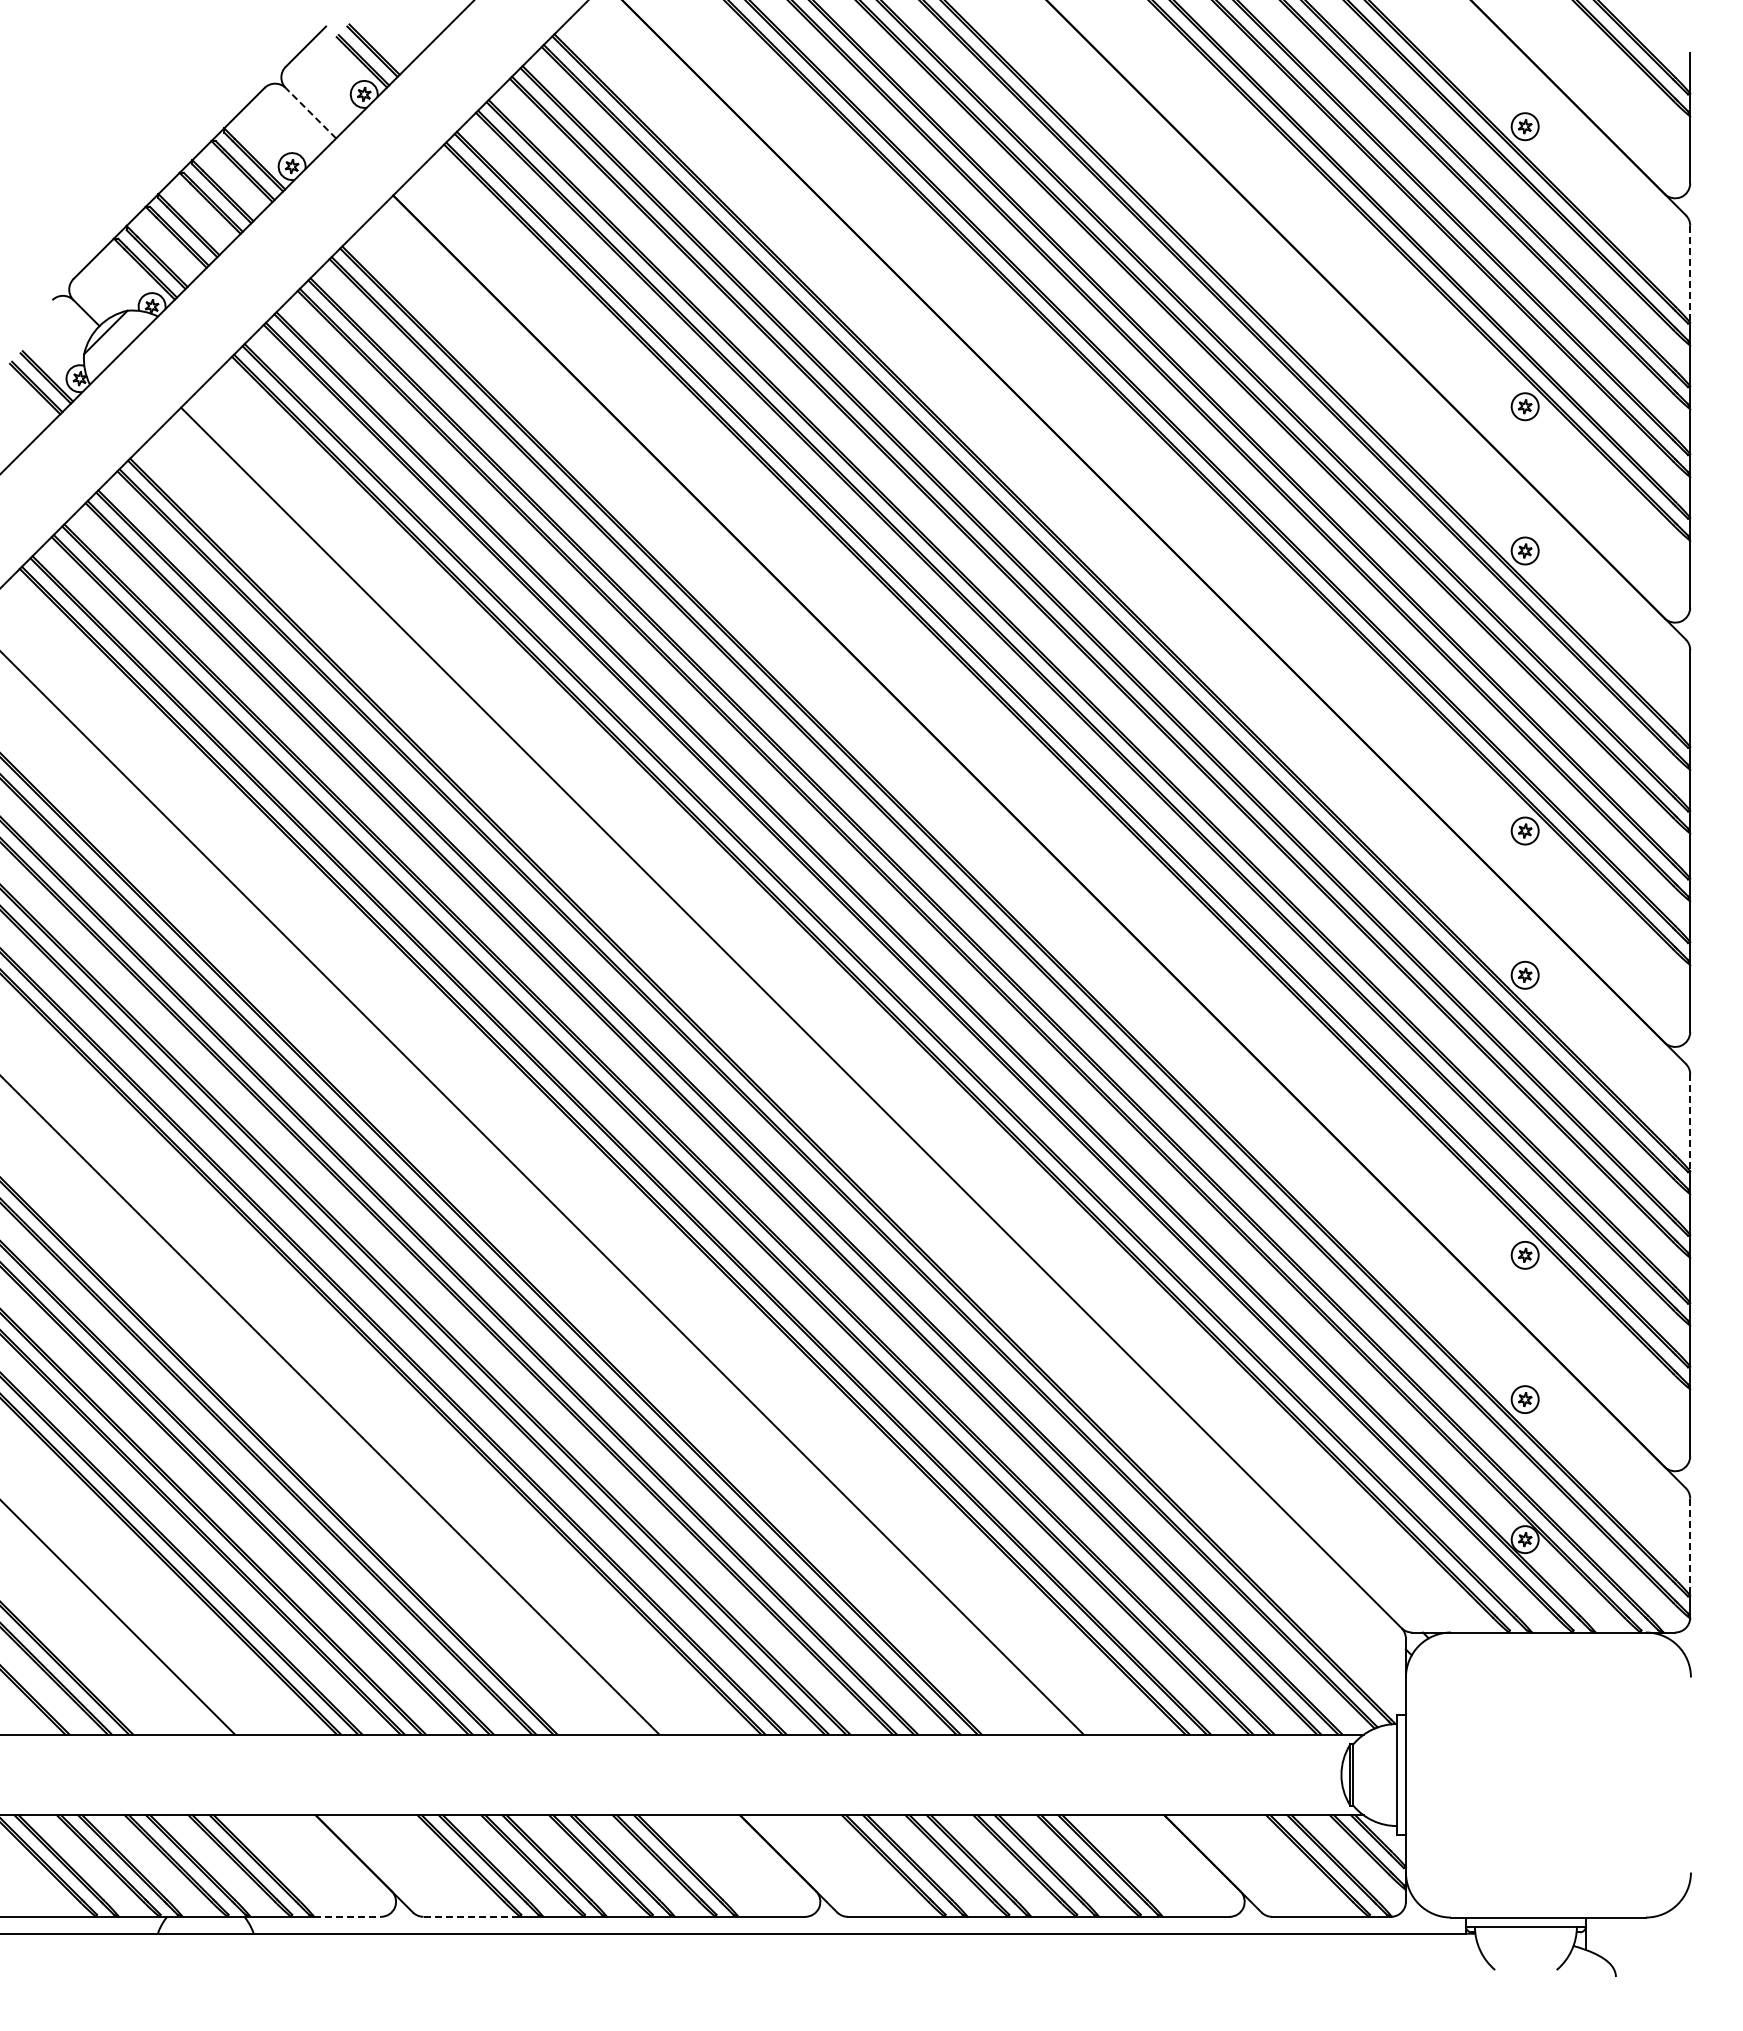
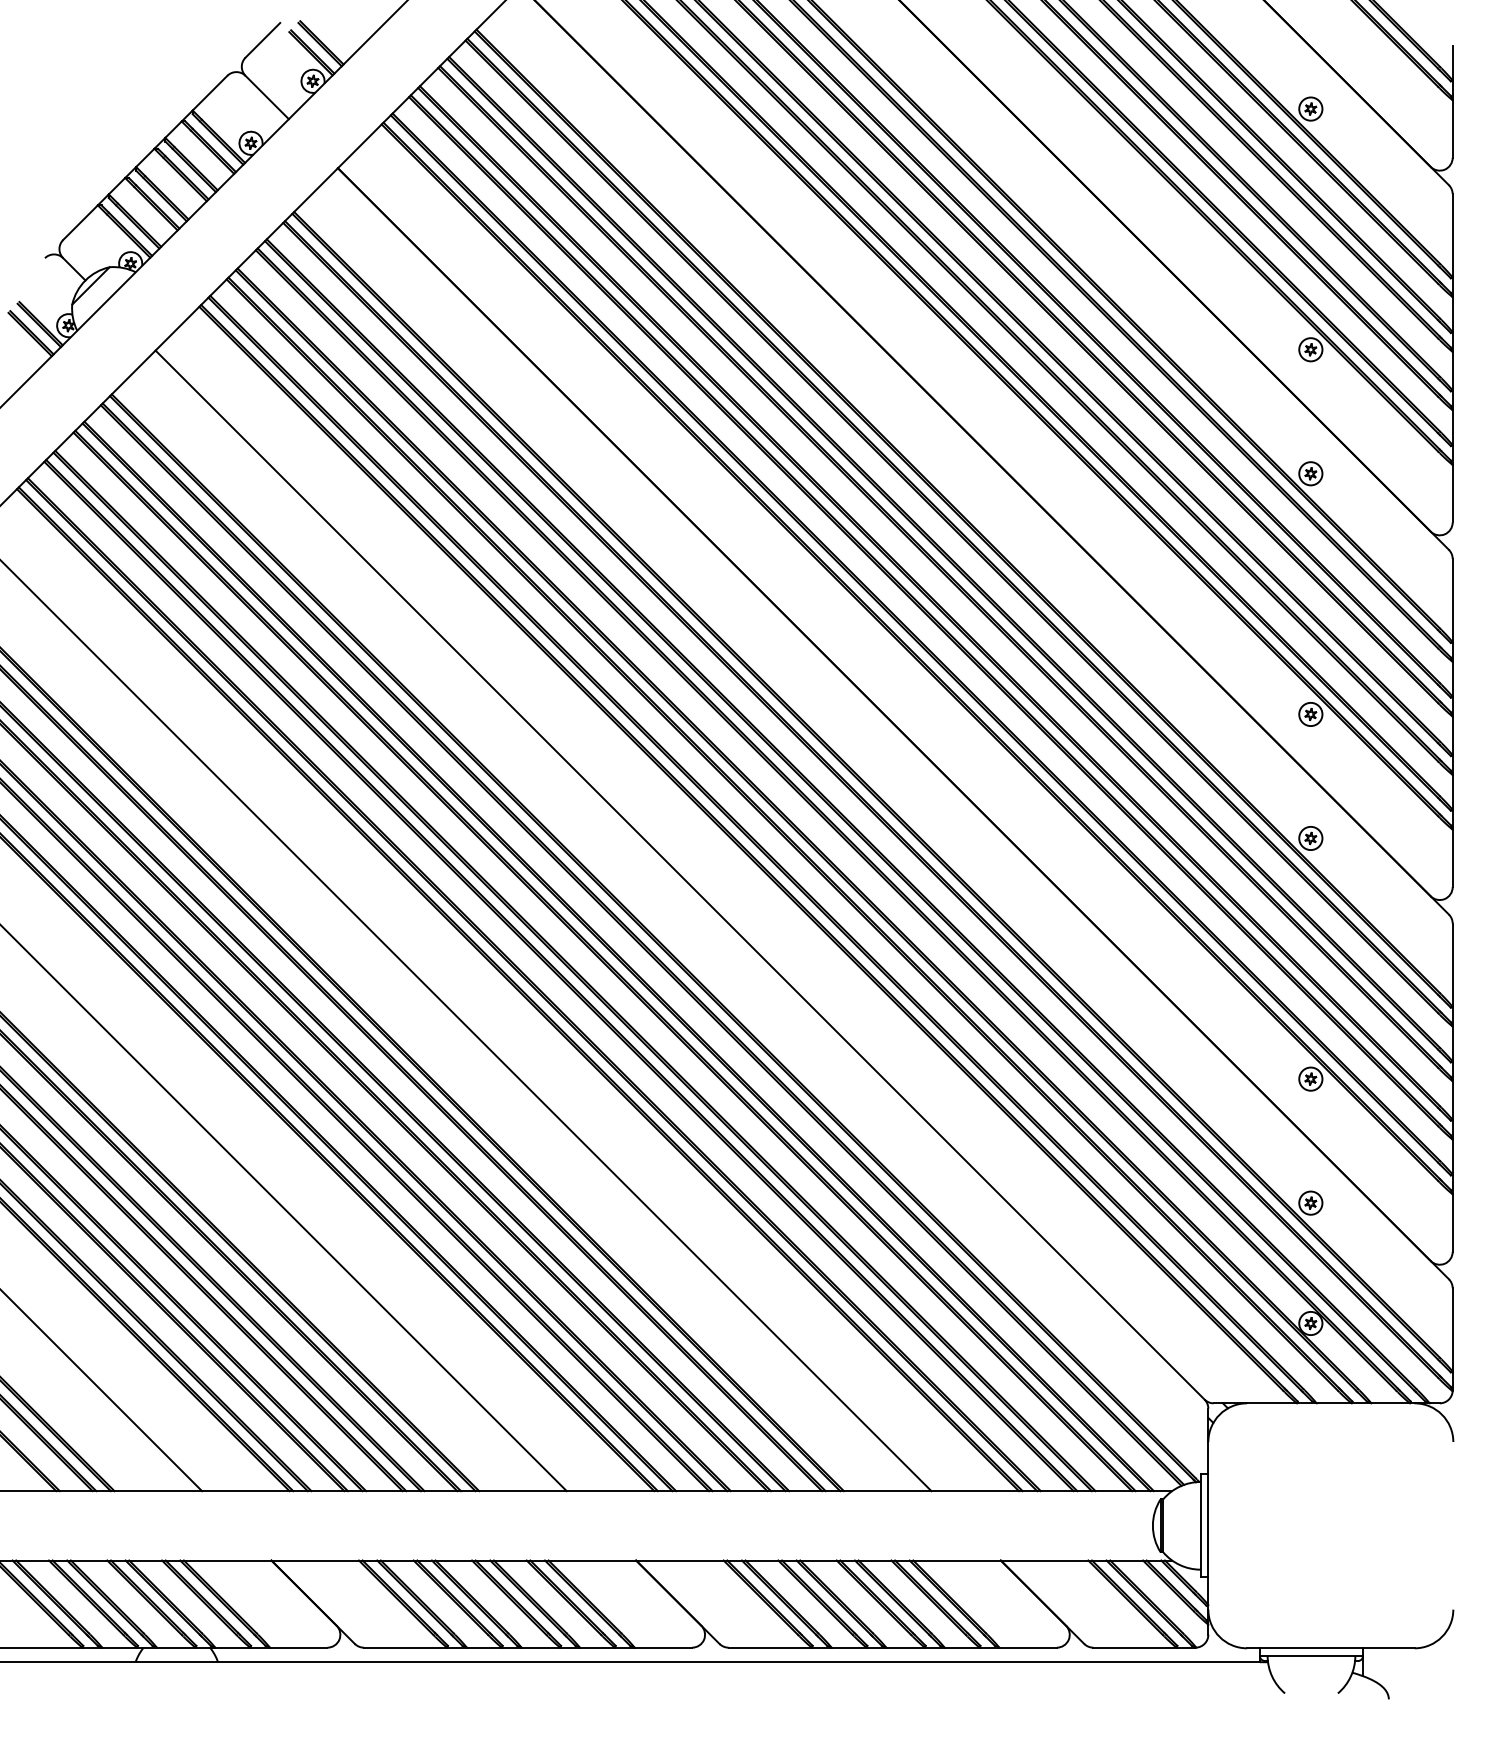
line: (310, 113) -> (266, 97), dashed -> solid
line: (1690, 274) -> (1452, 236), dashed -> solid
line: (1690, 1123) -> (1452, 965), dashed -> solid
line: (1690, 1547) -> (1452, 1330), dashed -> solid
line: (348, 1916) -> (299, 1647), dashed -> solid
line: (472, 1916) -> (406, 1647), dashed -> solid

